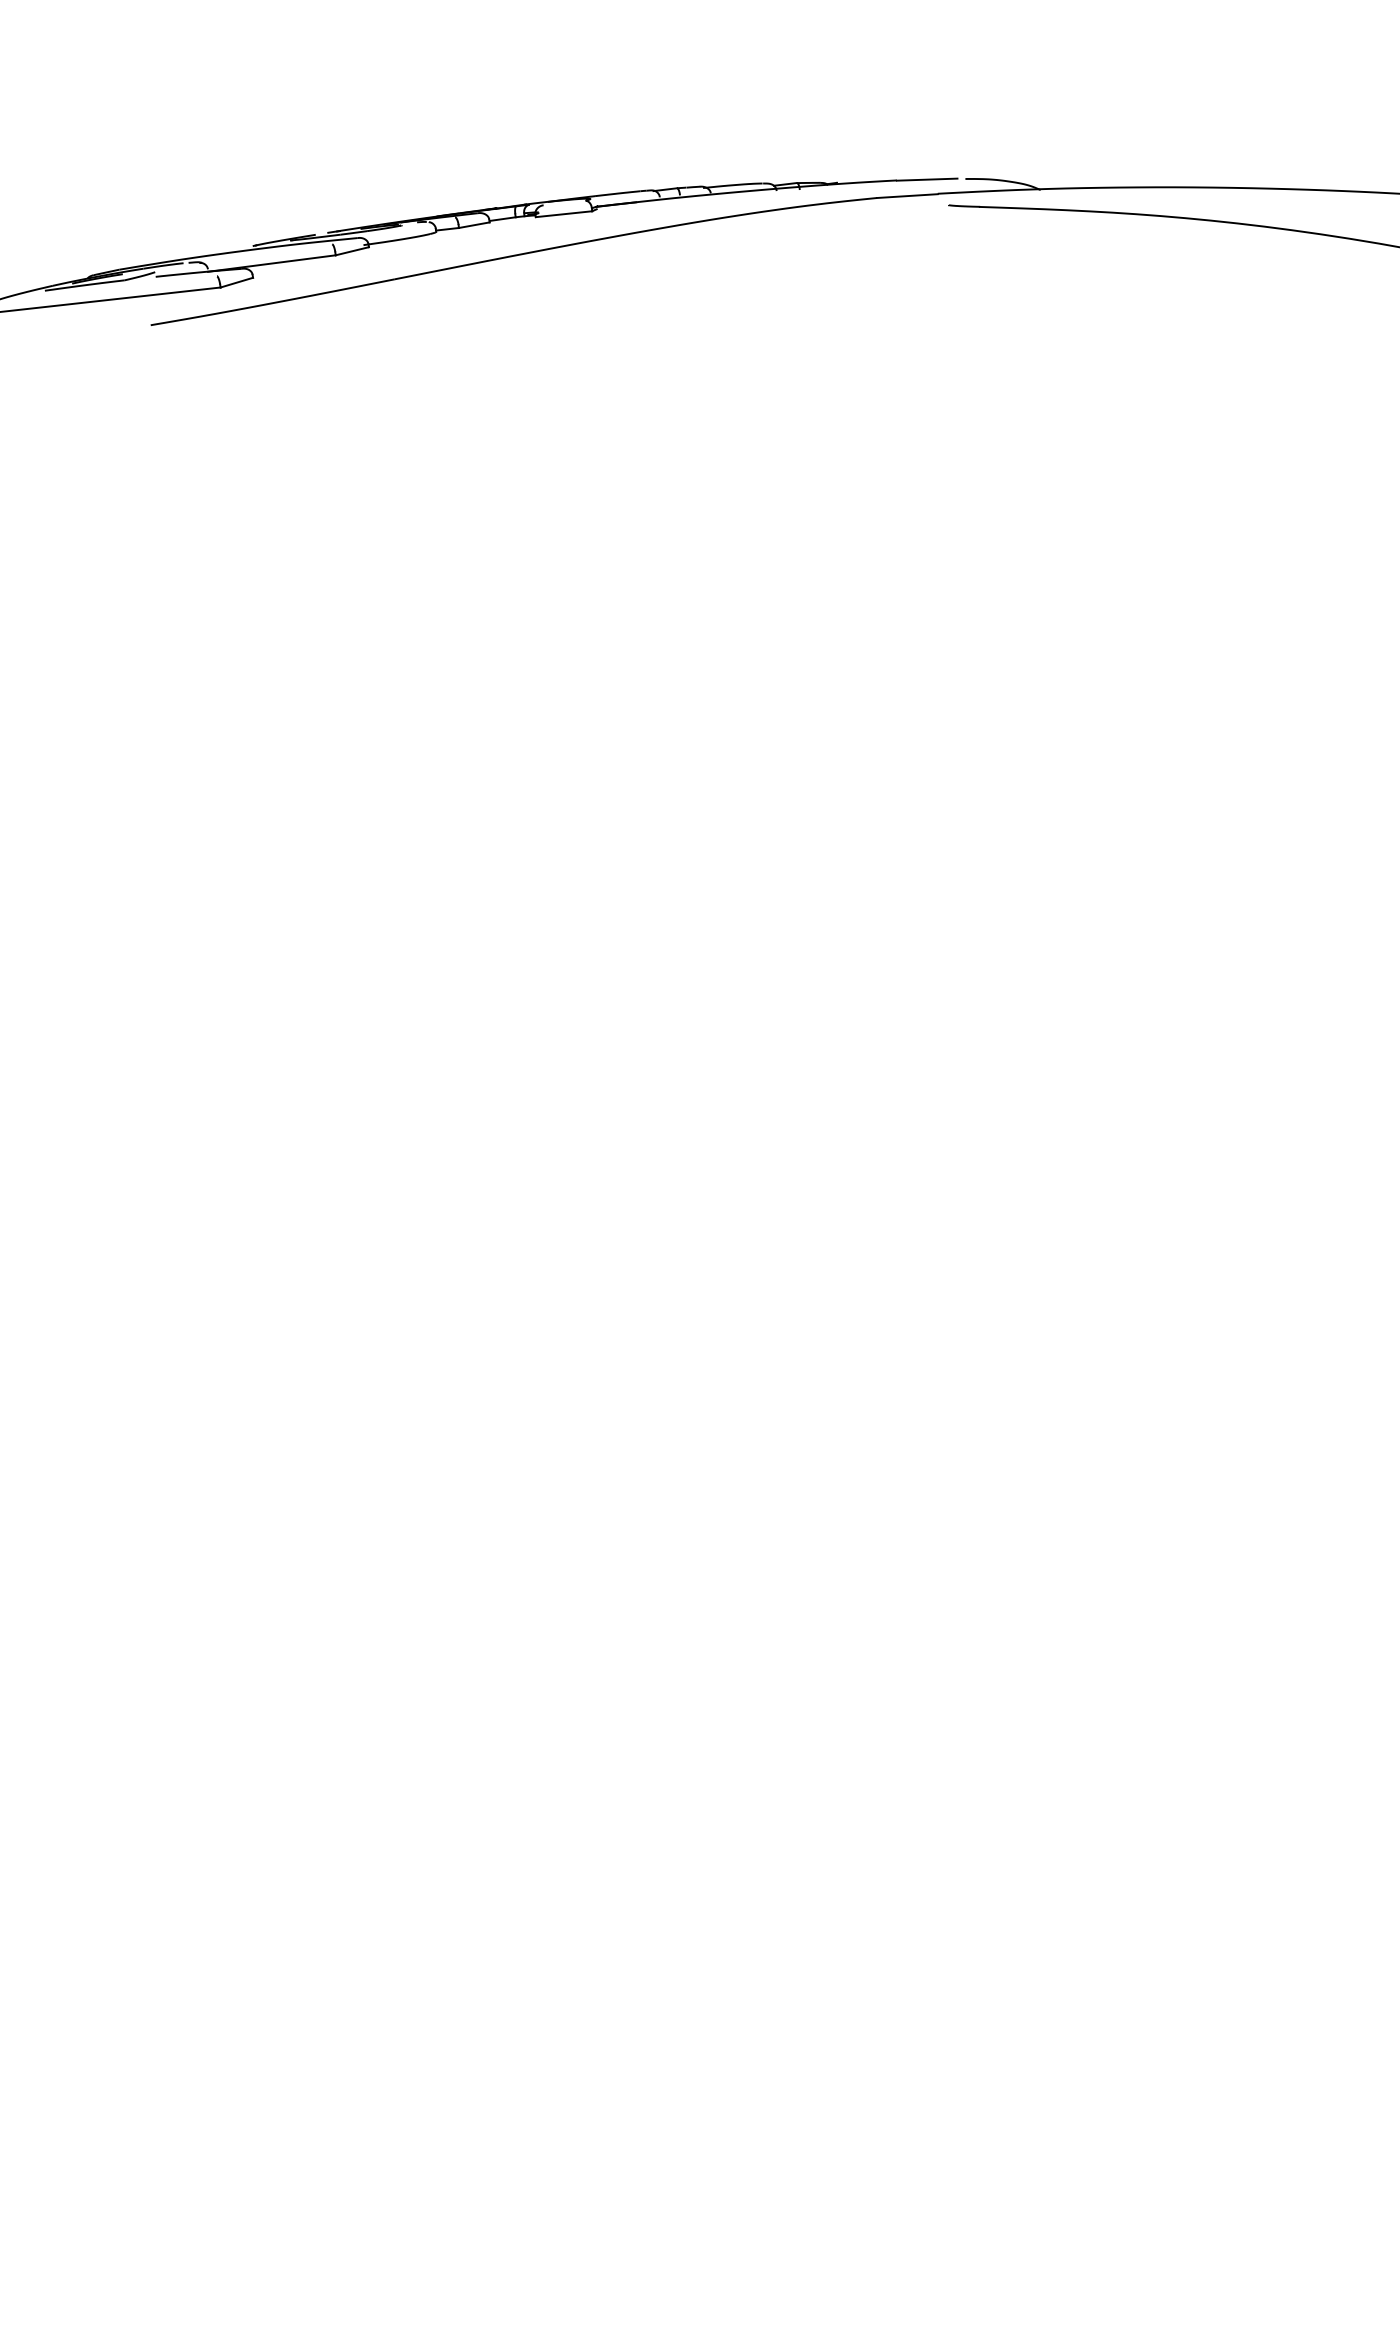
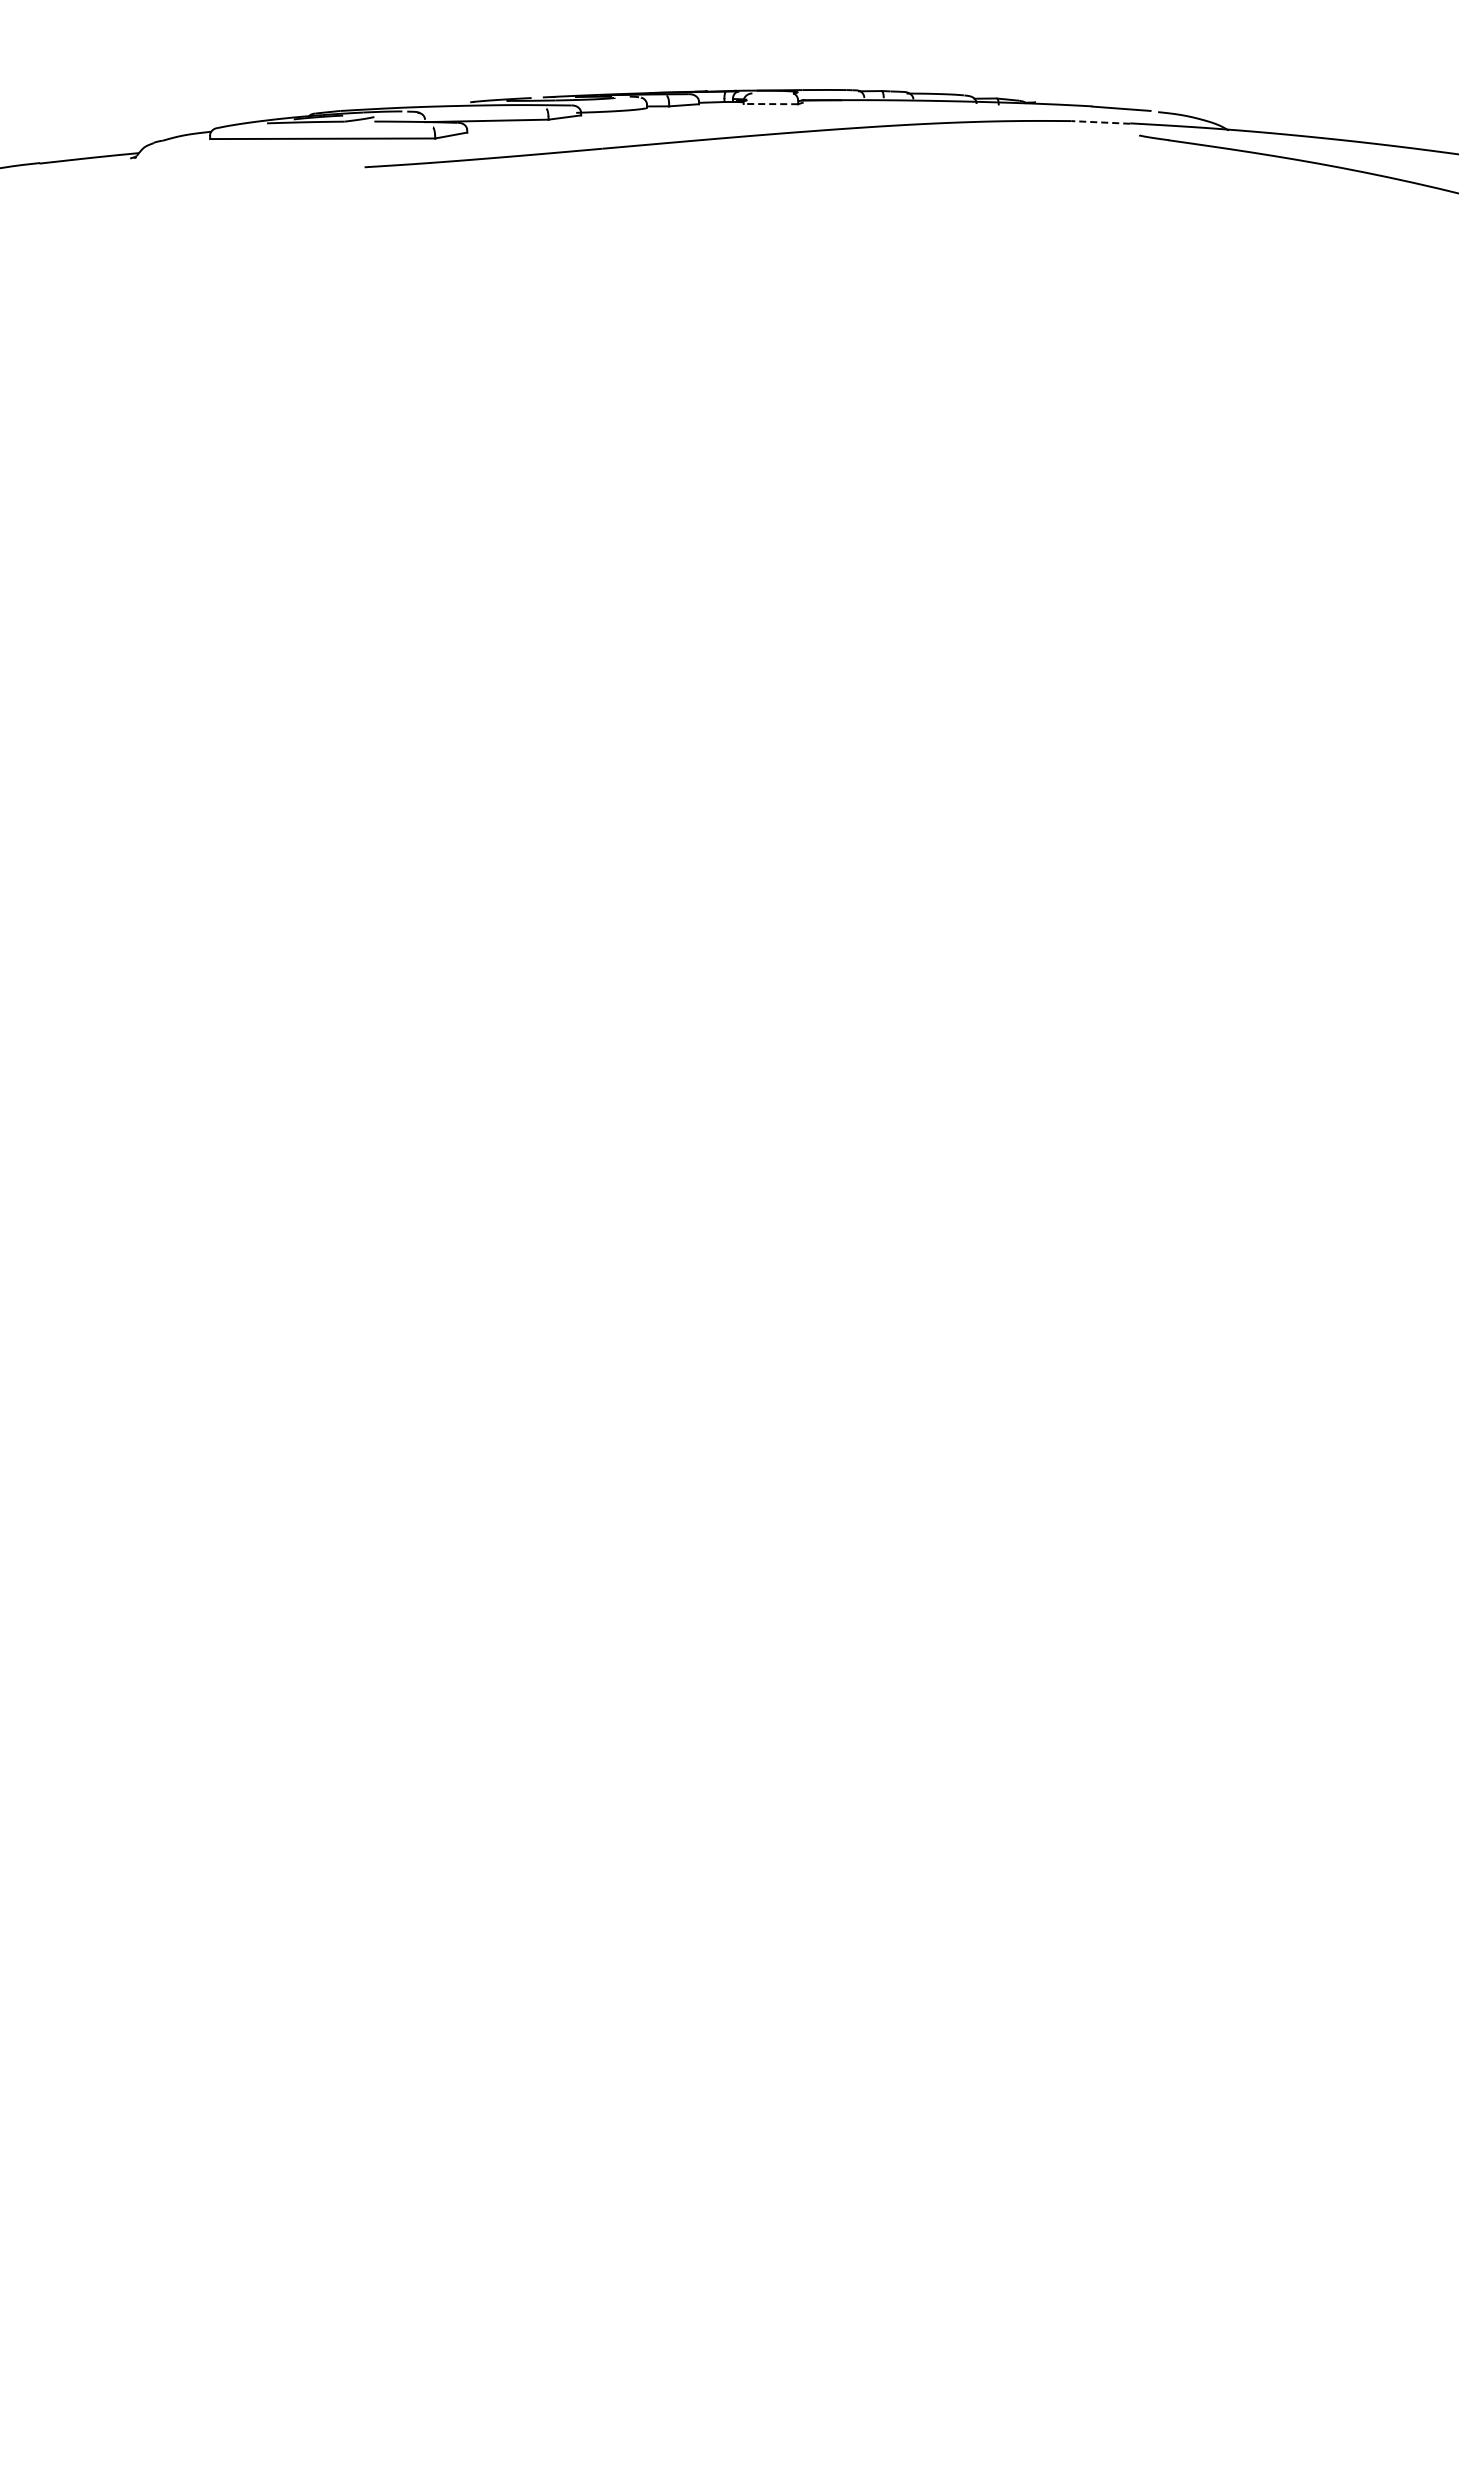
line: (906, 196) -> (1100, 122), solid -> dashed
line: (563, 214) -> (770, 104), solid -> dashed

